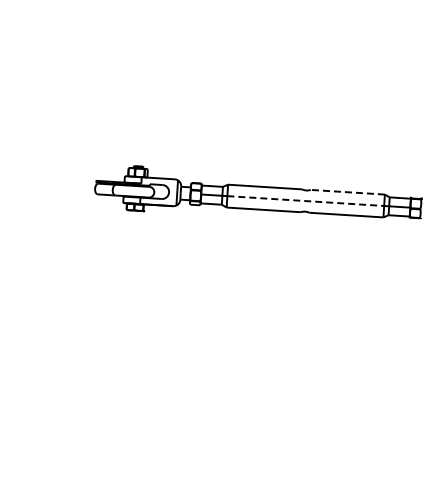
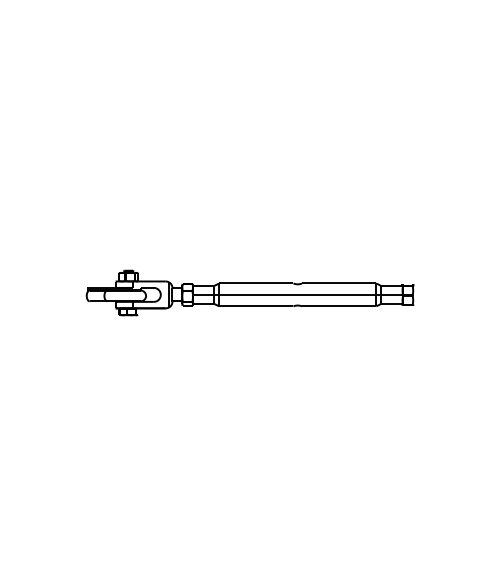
line: (347, 192) -> (338, 283), dashed -> solid
line: (305, 200) -> (297, 294), dashed -> solid

